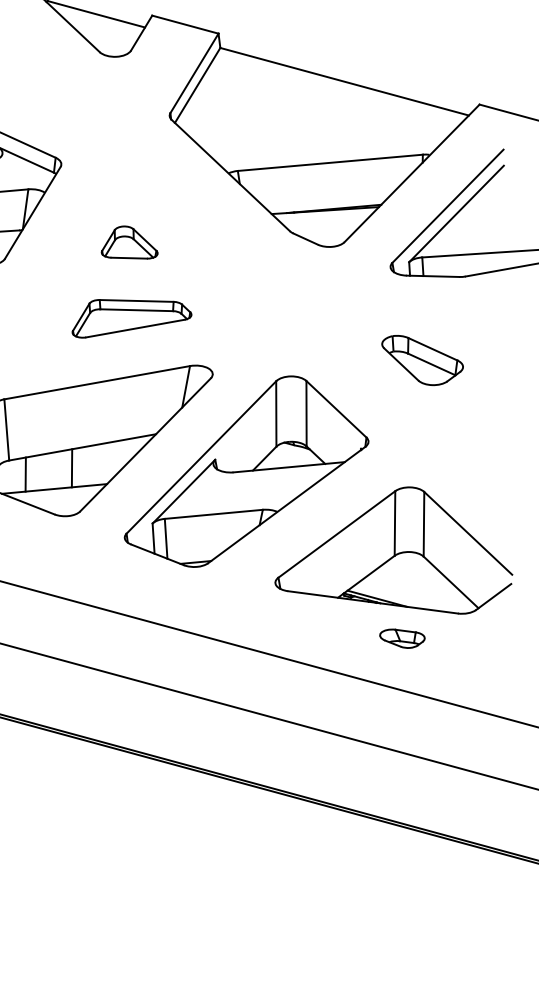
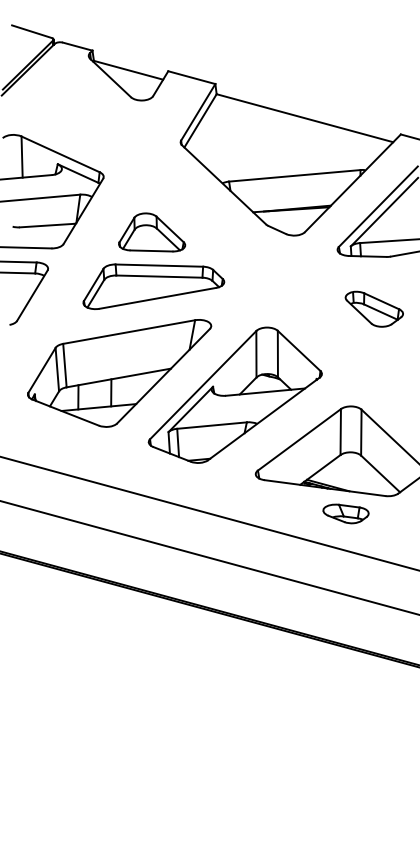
part: (130, 242) -> (152, 232), size x1.67
part: (131, 318) -> (153, 286), size x1.67
part: (421, 359) -> (373, 308), moved
part: (401, 638) -> (345, 513), size x1.43

